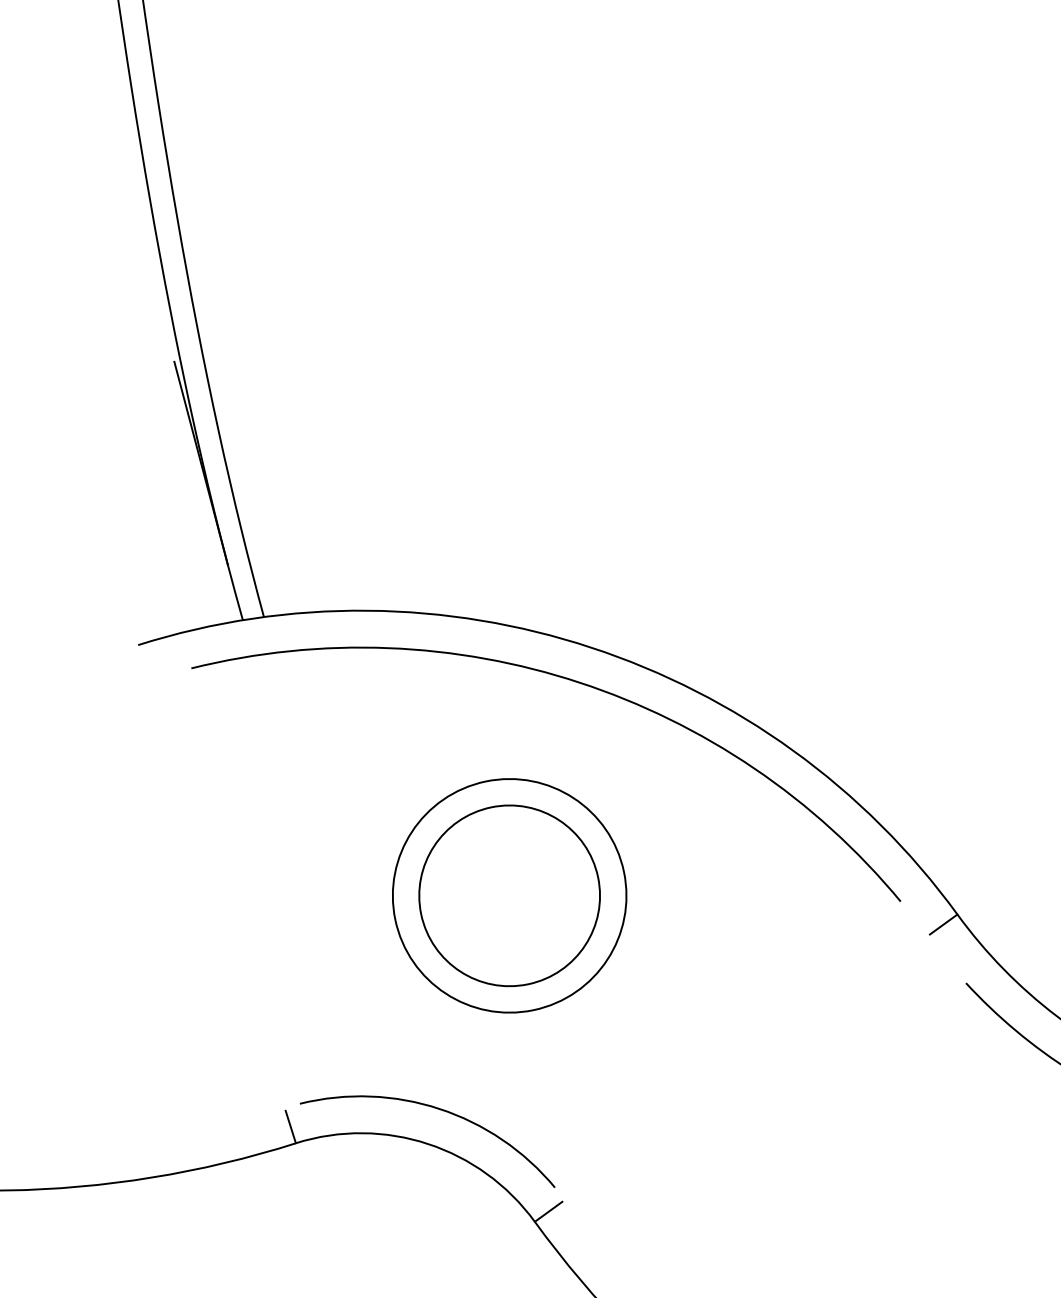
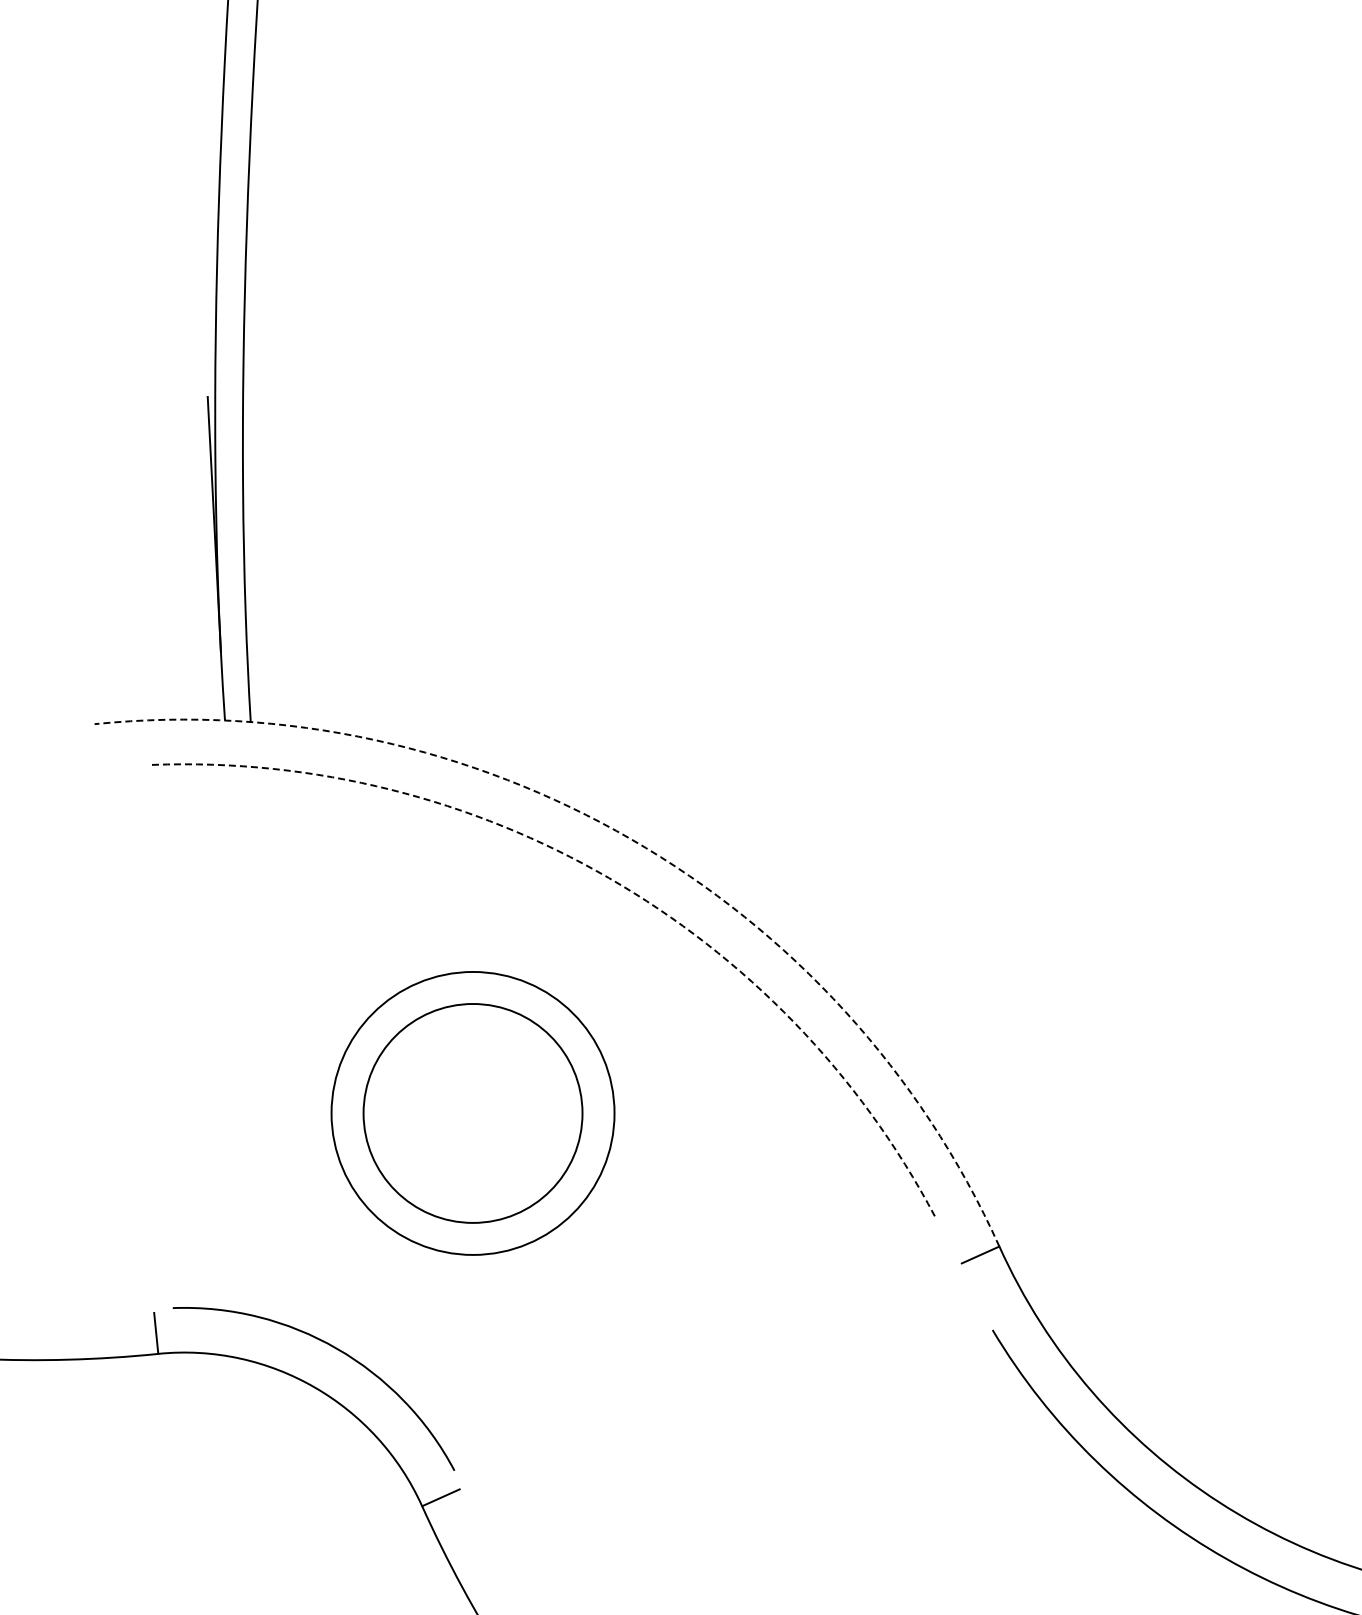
arc: (591, 647) -> (631, 839), solid -> dashed
arc: (579, 683) -> (608, 878), solid -> dashed

